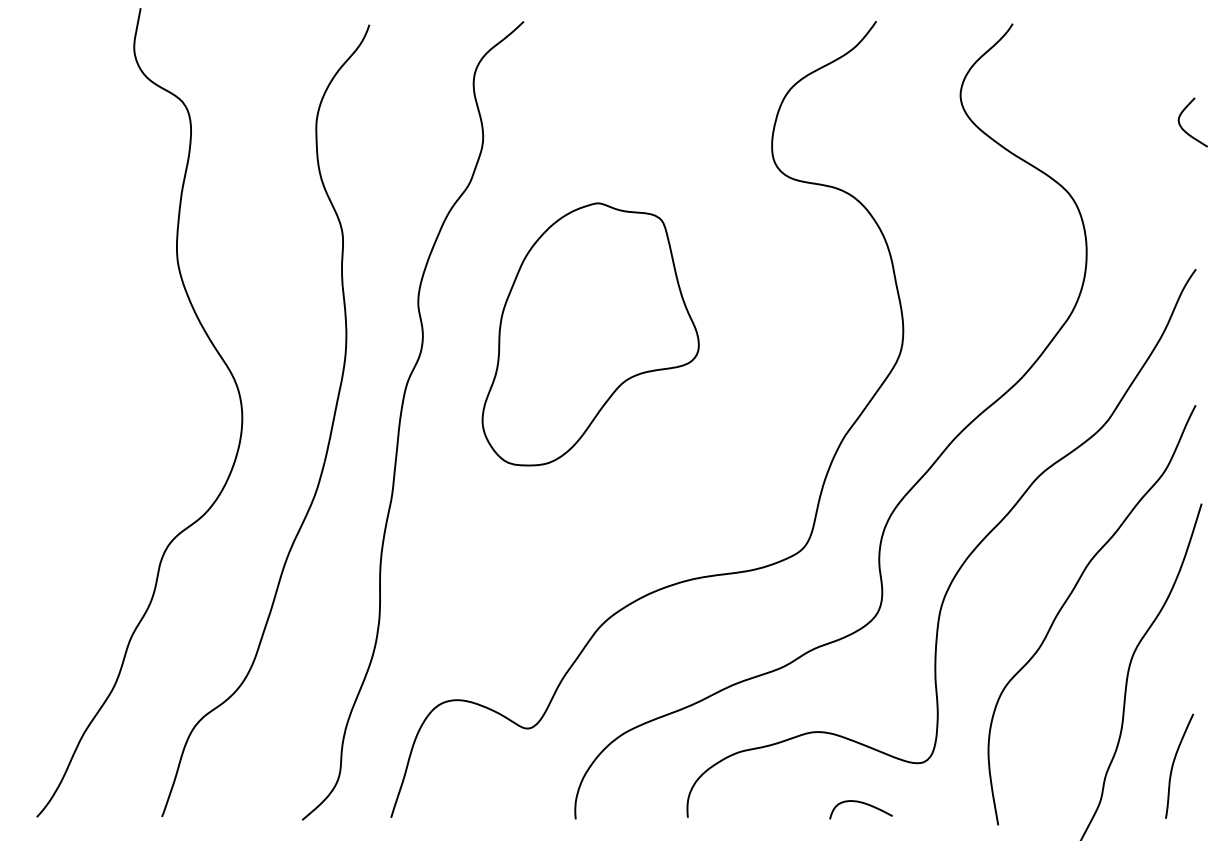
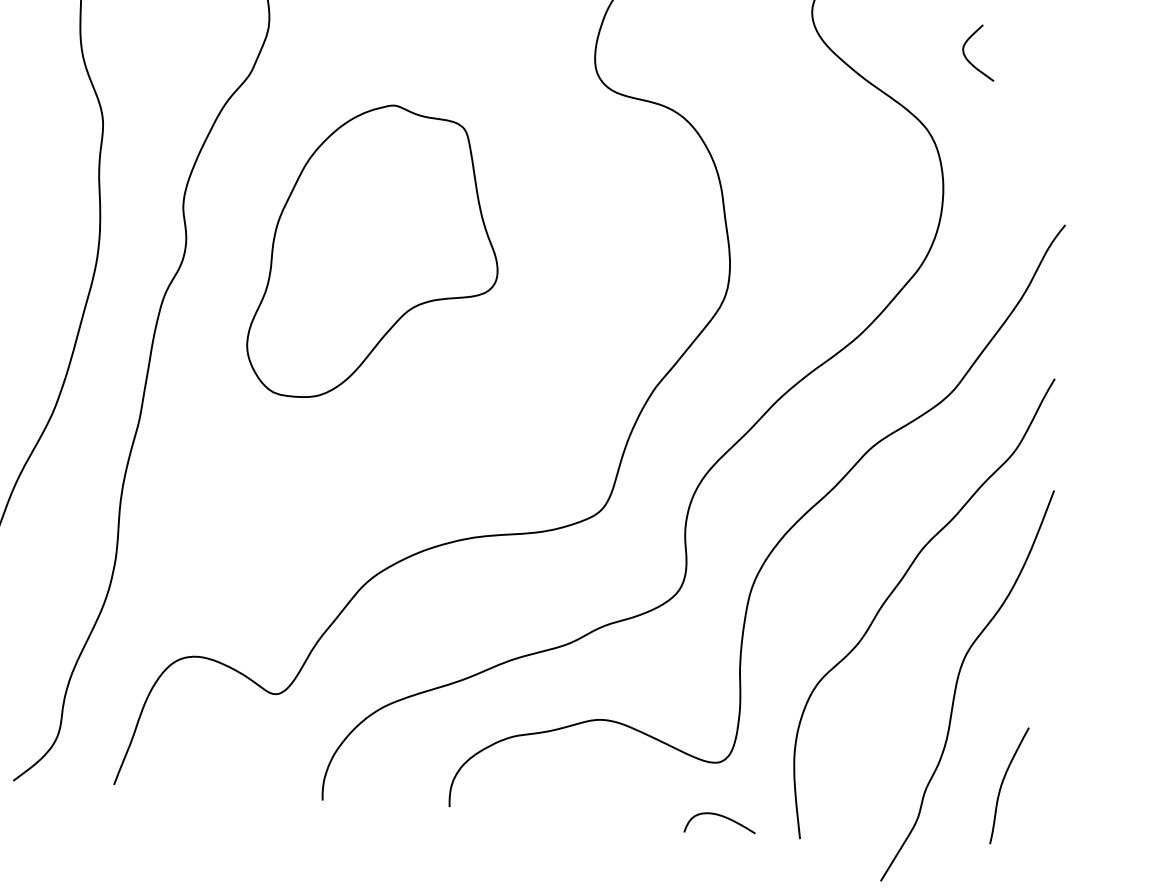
curve: (1184, 129) -> (969, 59), moved
curve: (860, 803) -> (719, 816), moved

